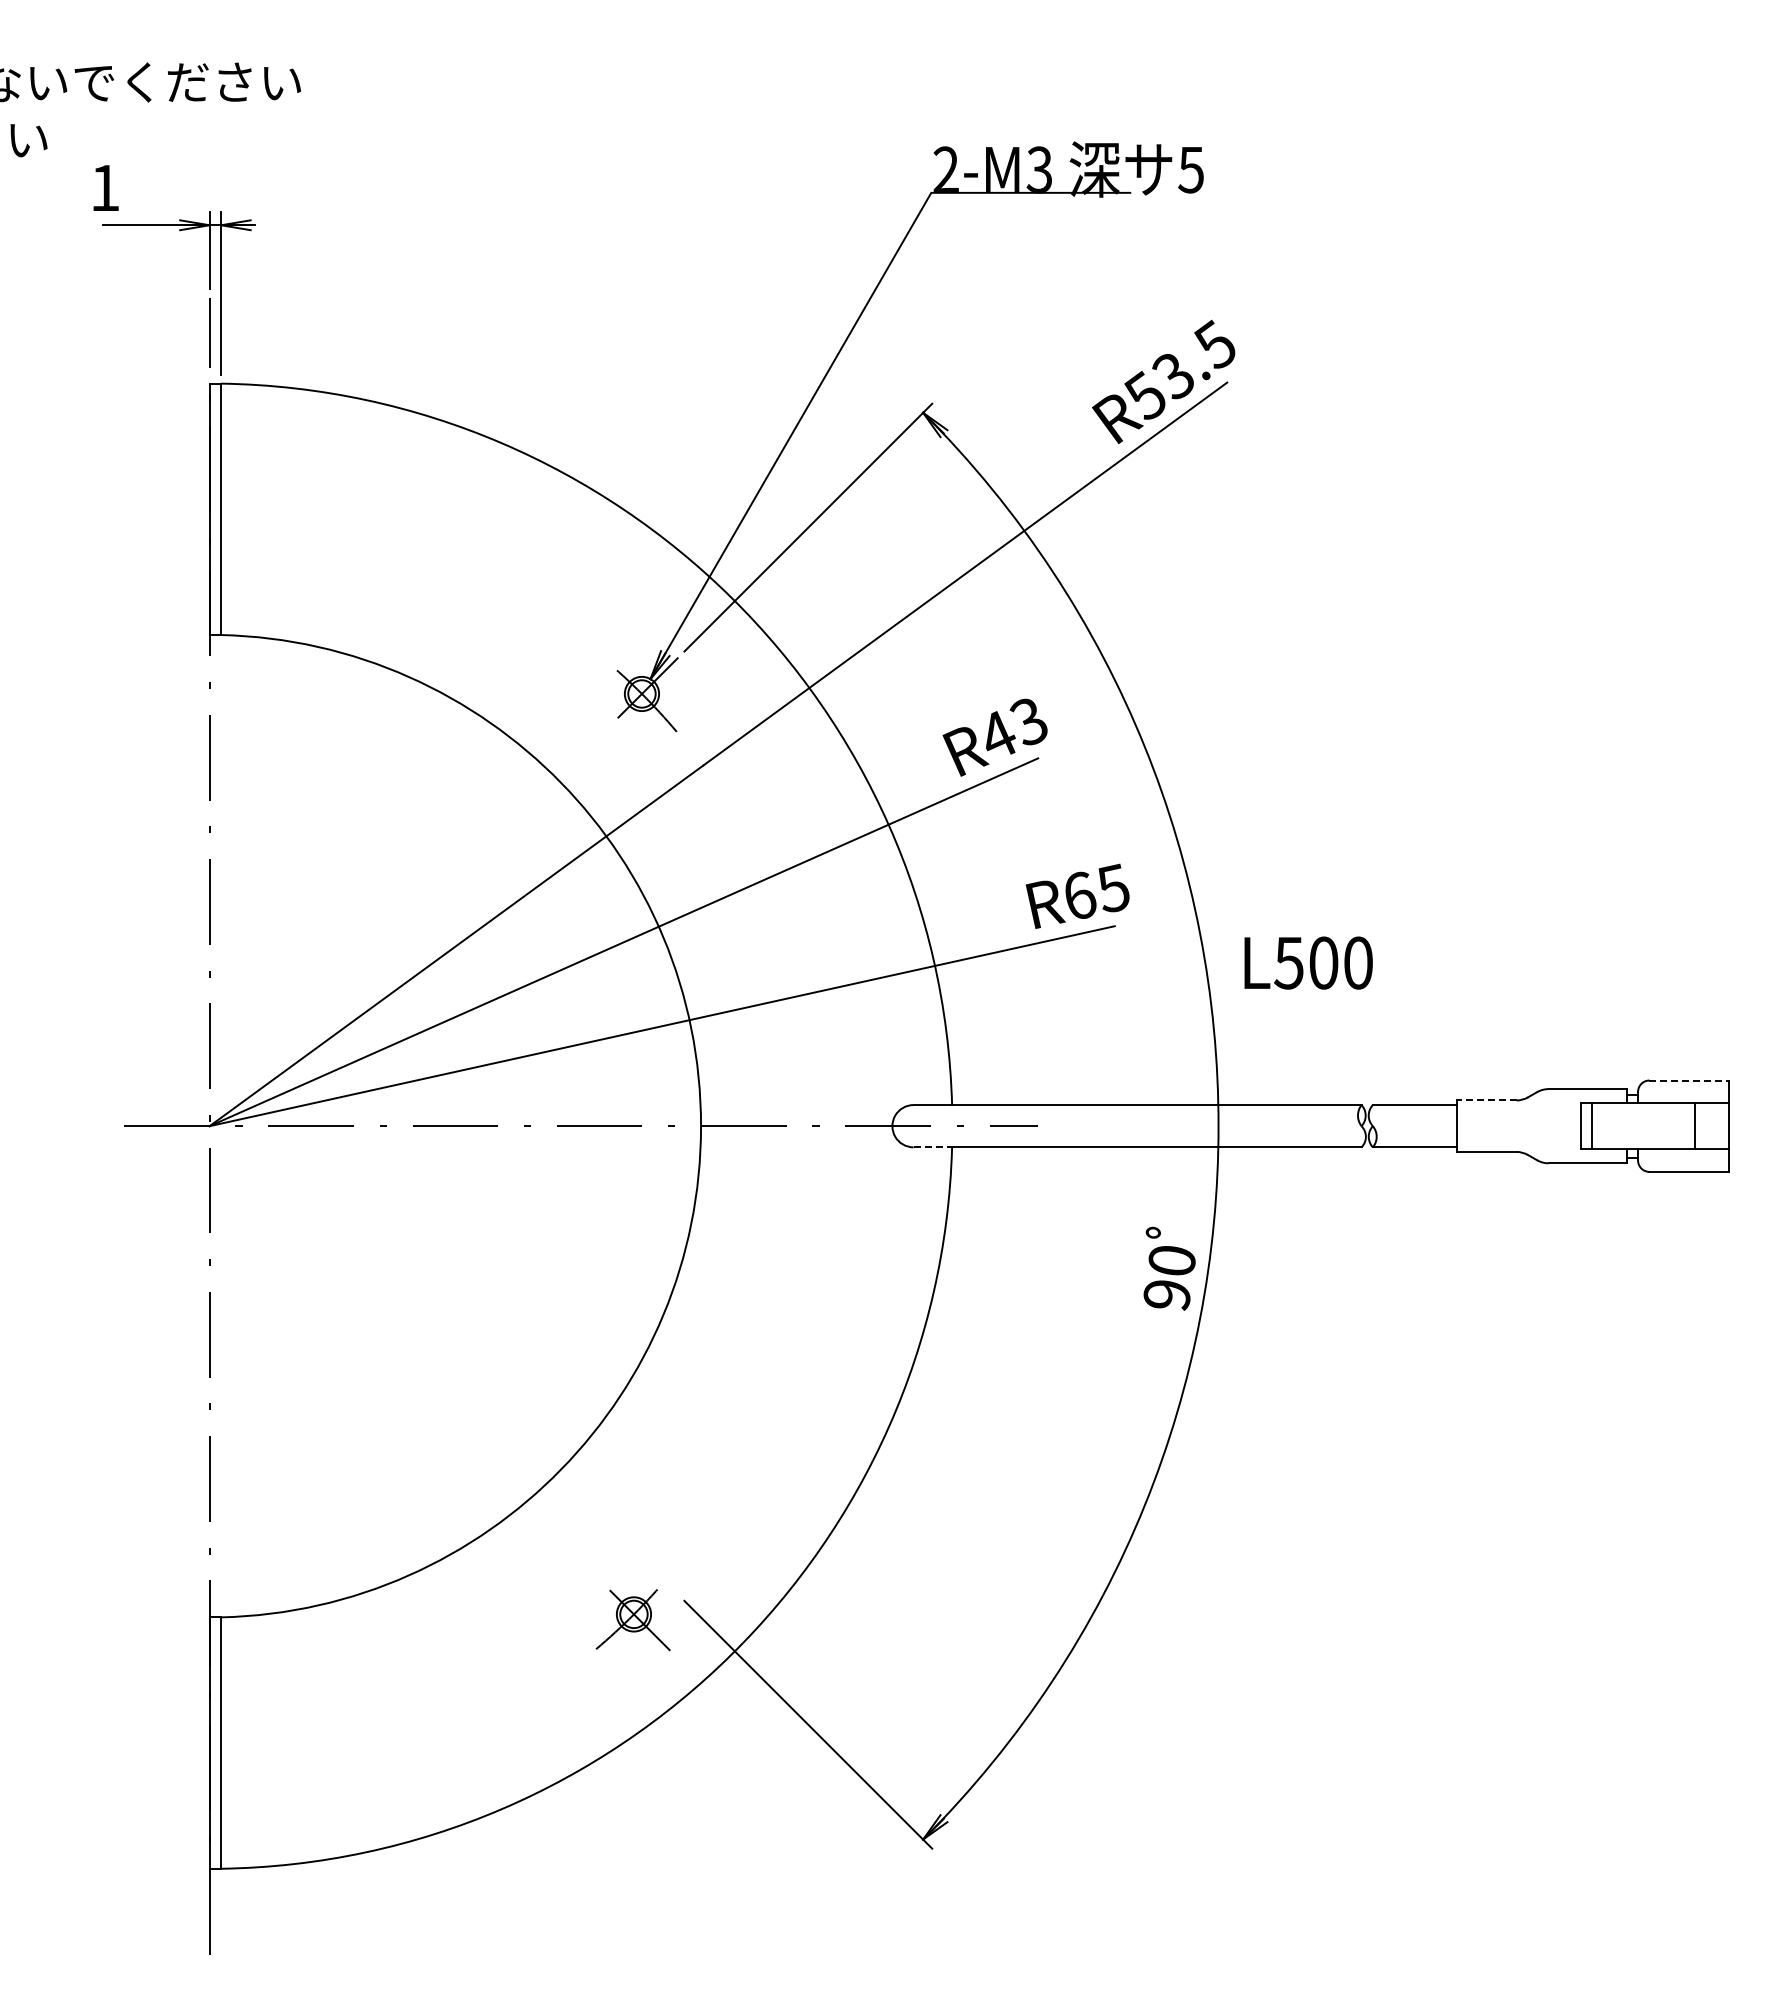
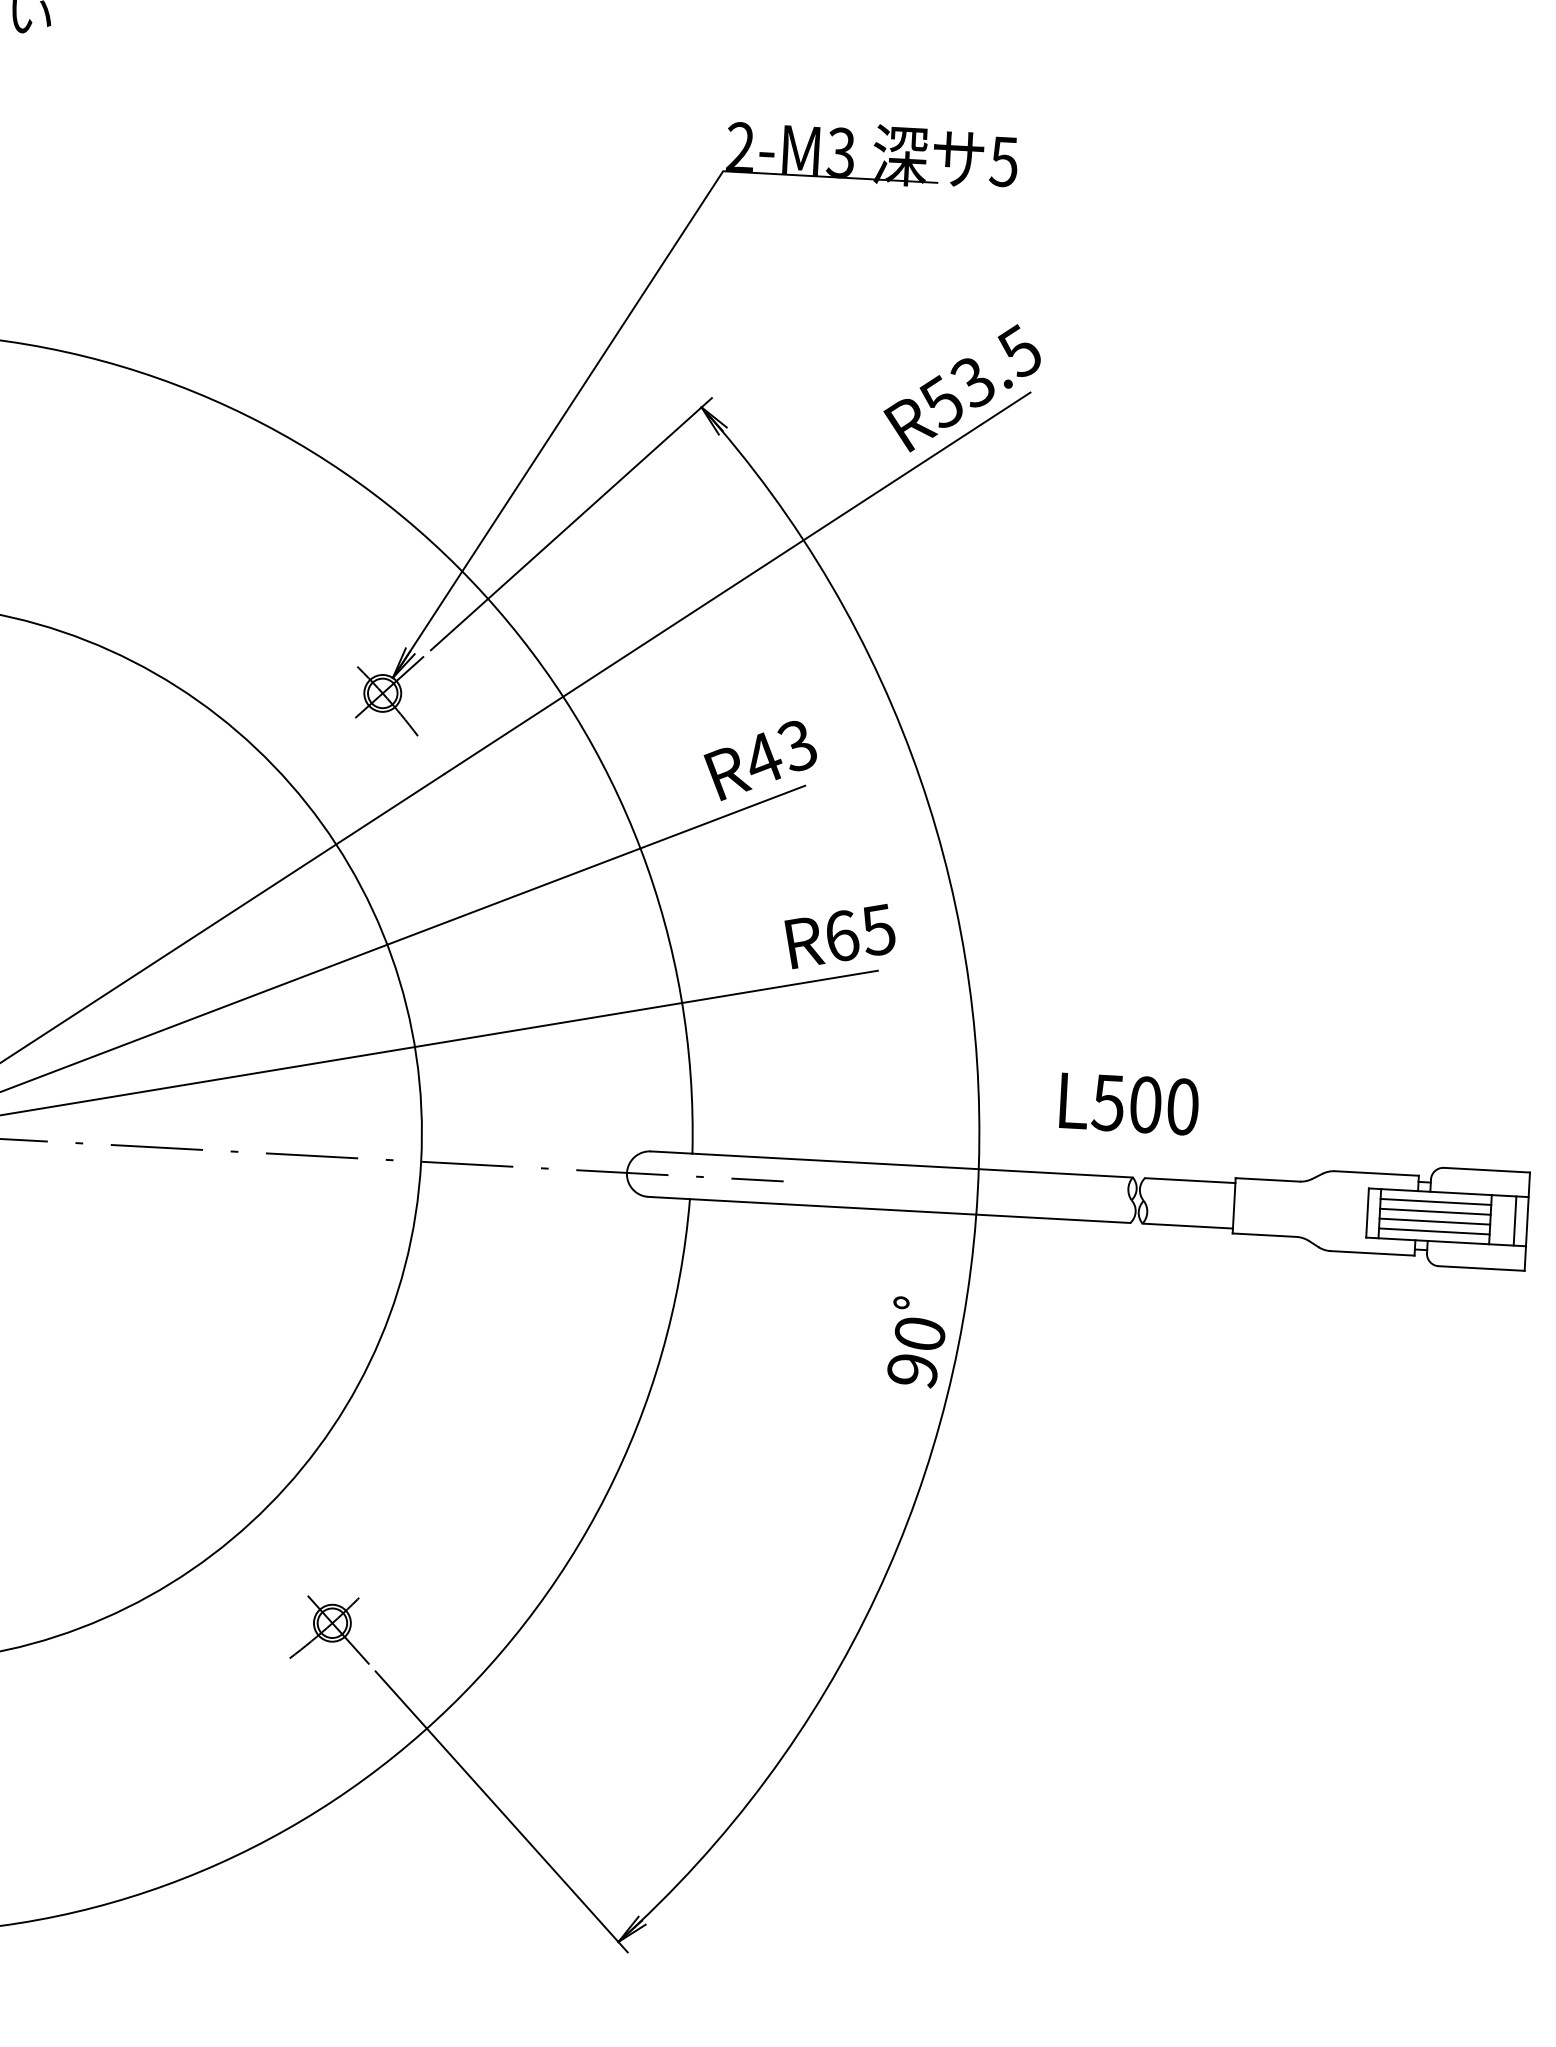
text: (1308, 962) -> (1129, 1103), moved
line: (1689, 1080) -> (1487, 1170), dashed -> solid
line: (1486, 1100) -> (1267, 1179), dashed -> solid
line: (1643, 1112) -> (1435, 1201), added
line: (1643, 1121) -> (1435, 1211), added
line: (1718, 1126) -> (1515, 1221), added
line: (1643, 1130) -> (1434, 1221), added
line: (1643, 1139) -> (1434, 1230), added
line: (933, 1147) -> (669, 1198), dashed -> solid
part: (632, 1620) -> (330, 1629), moved

